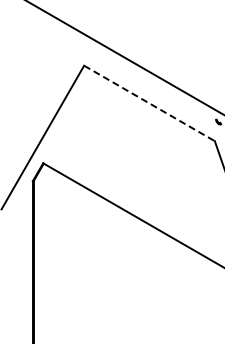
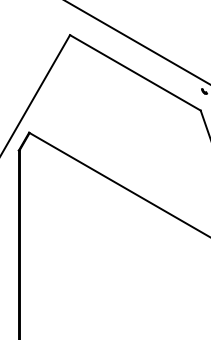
line: (149, 103) -> (135, 72), dashed -> solid

